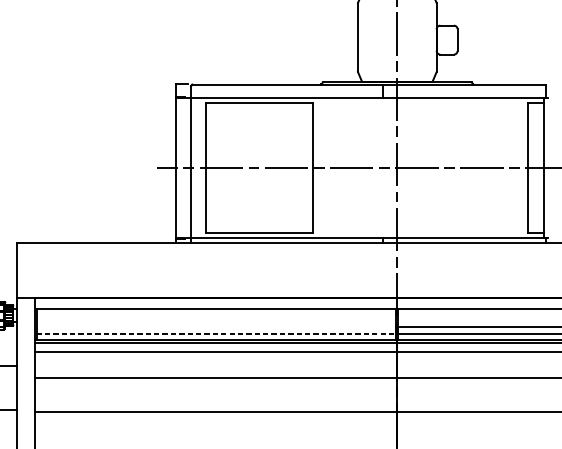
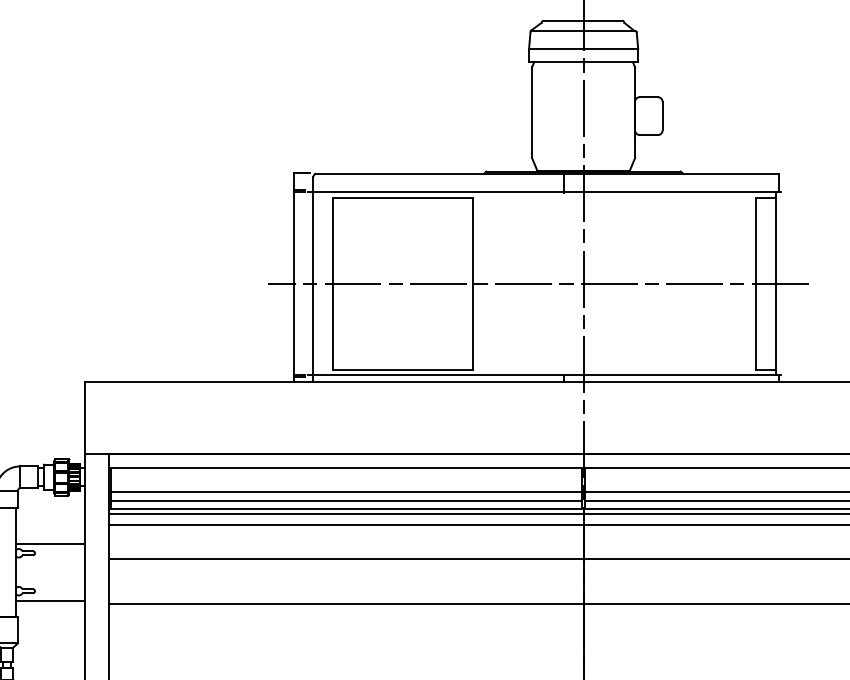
line: (216, 326) -> (346, 491), added
line: (216, 334) -> (346, 501), dashed -> solid

